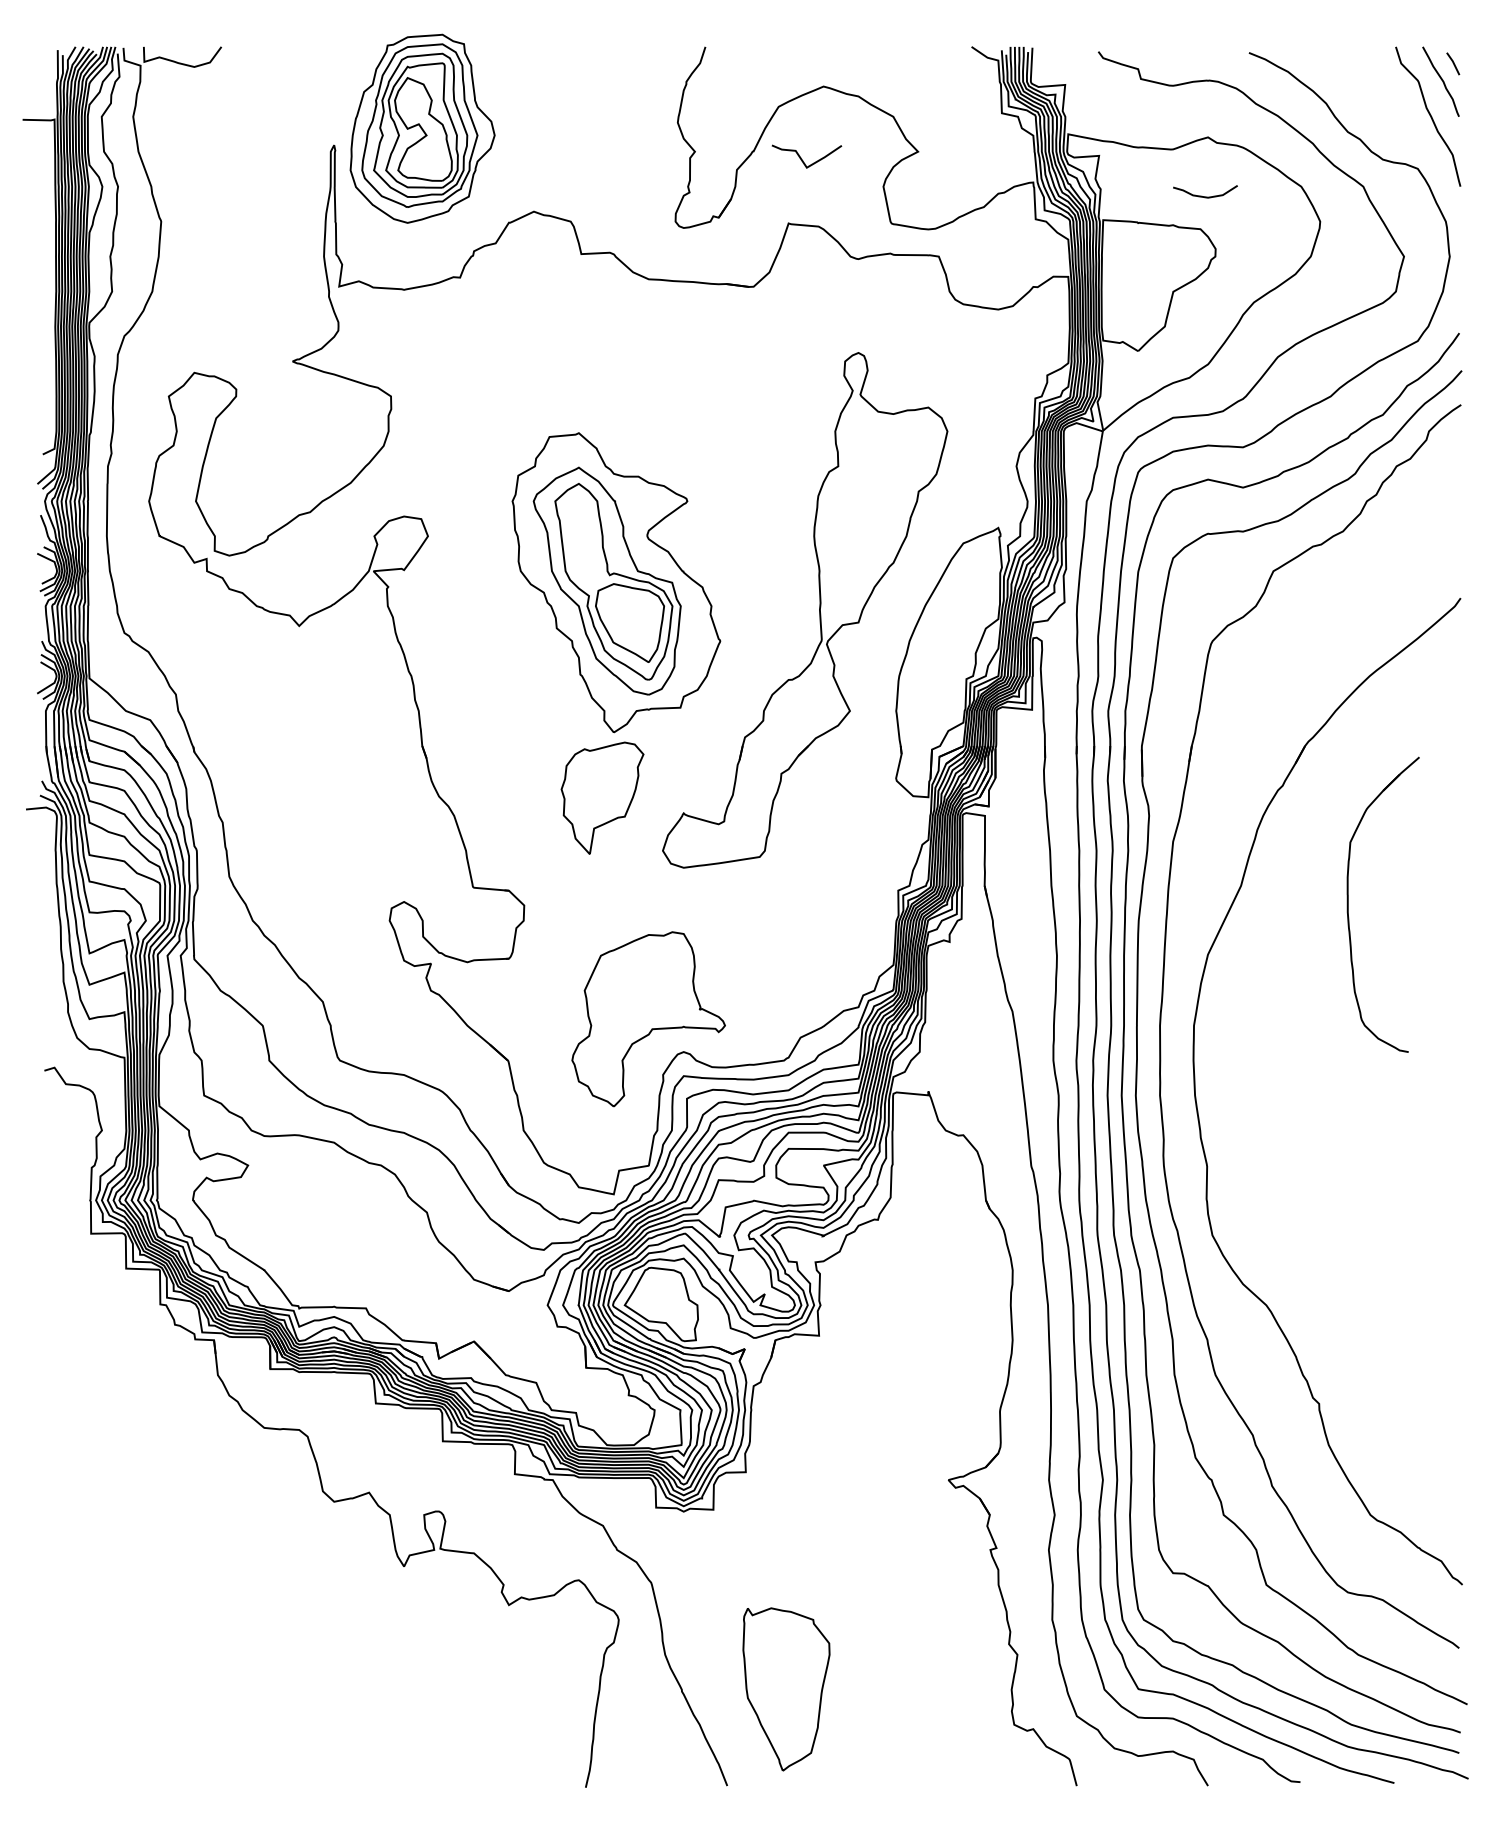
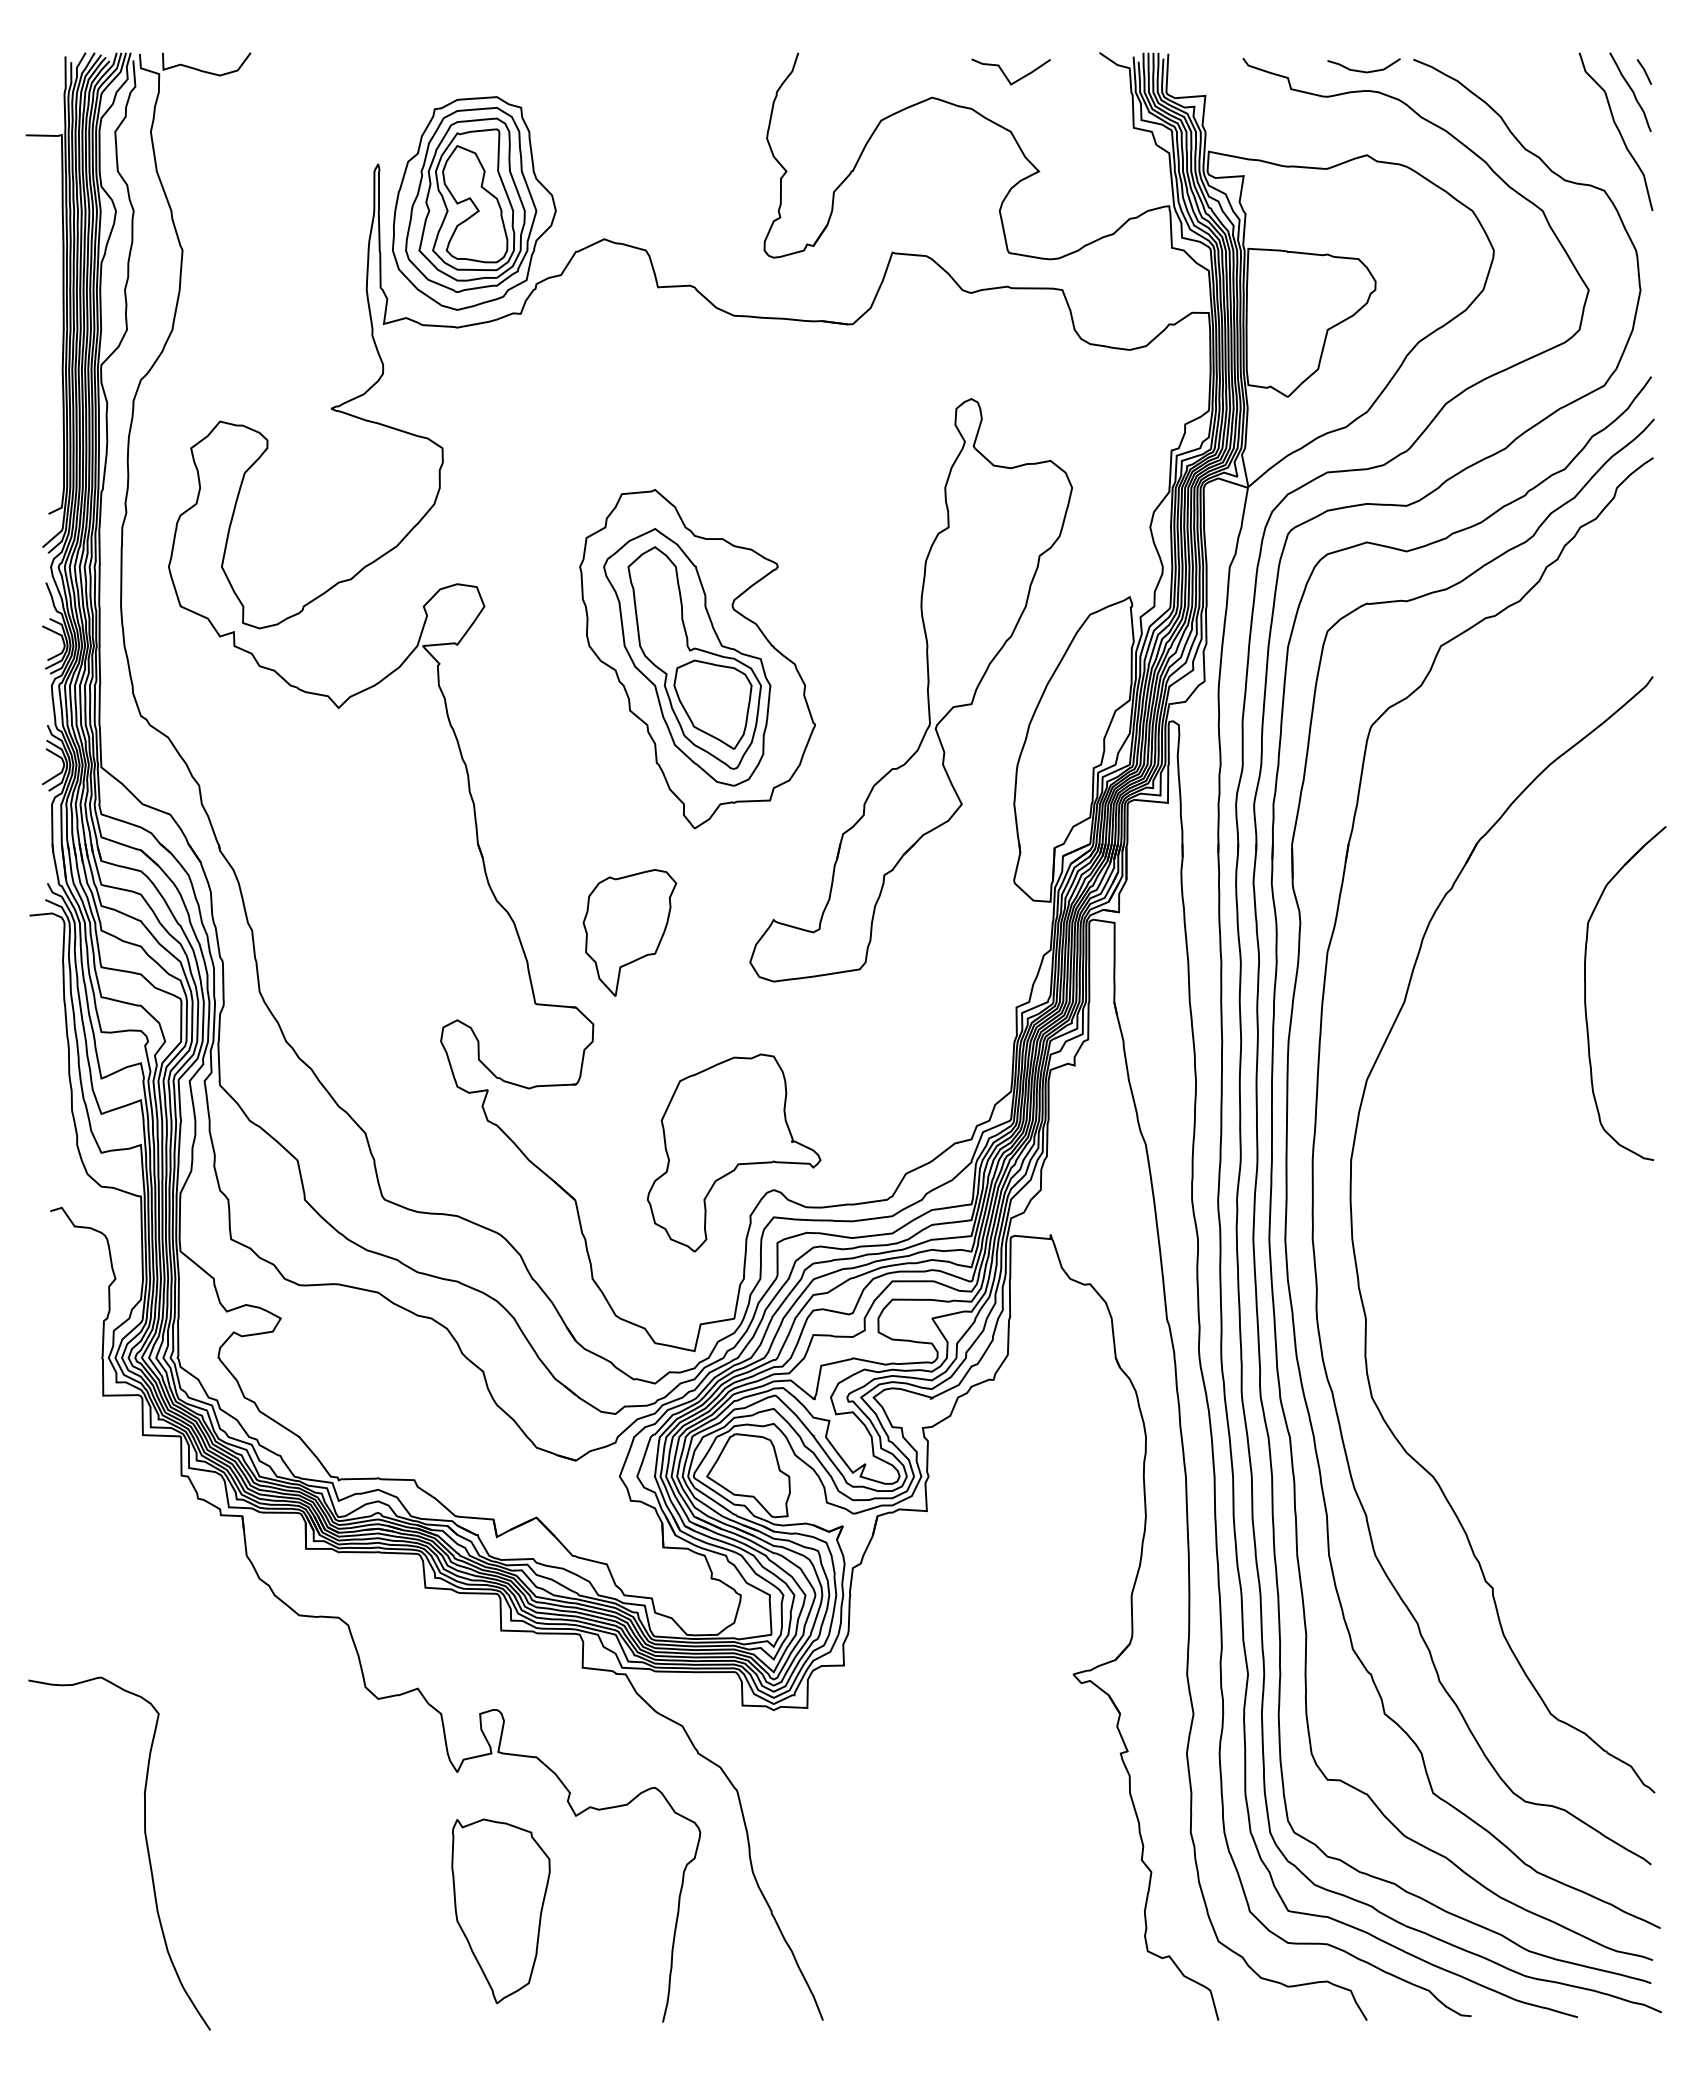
part: (422, 128) -> (474, 203), moved
curve: (802, 159) -> (1006, 75), moved
curve: (1204, 195) -> (1362, 70), moved
part: (602, 797) -> (629, 932), moved
part: (1348, 904) -> (1585, 993), moved
curve: (129, 1633) -> (146, 1848), added
part: (786, 1688) -> (500, 1910), moved

